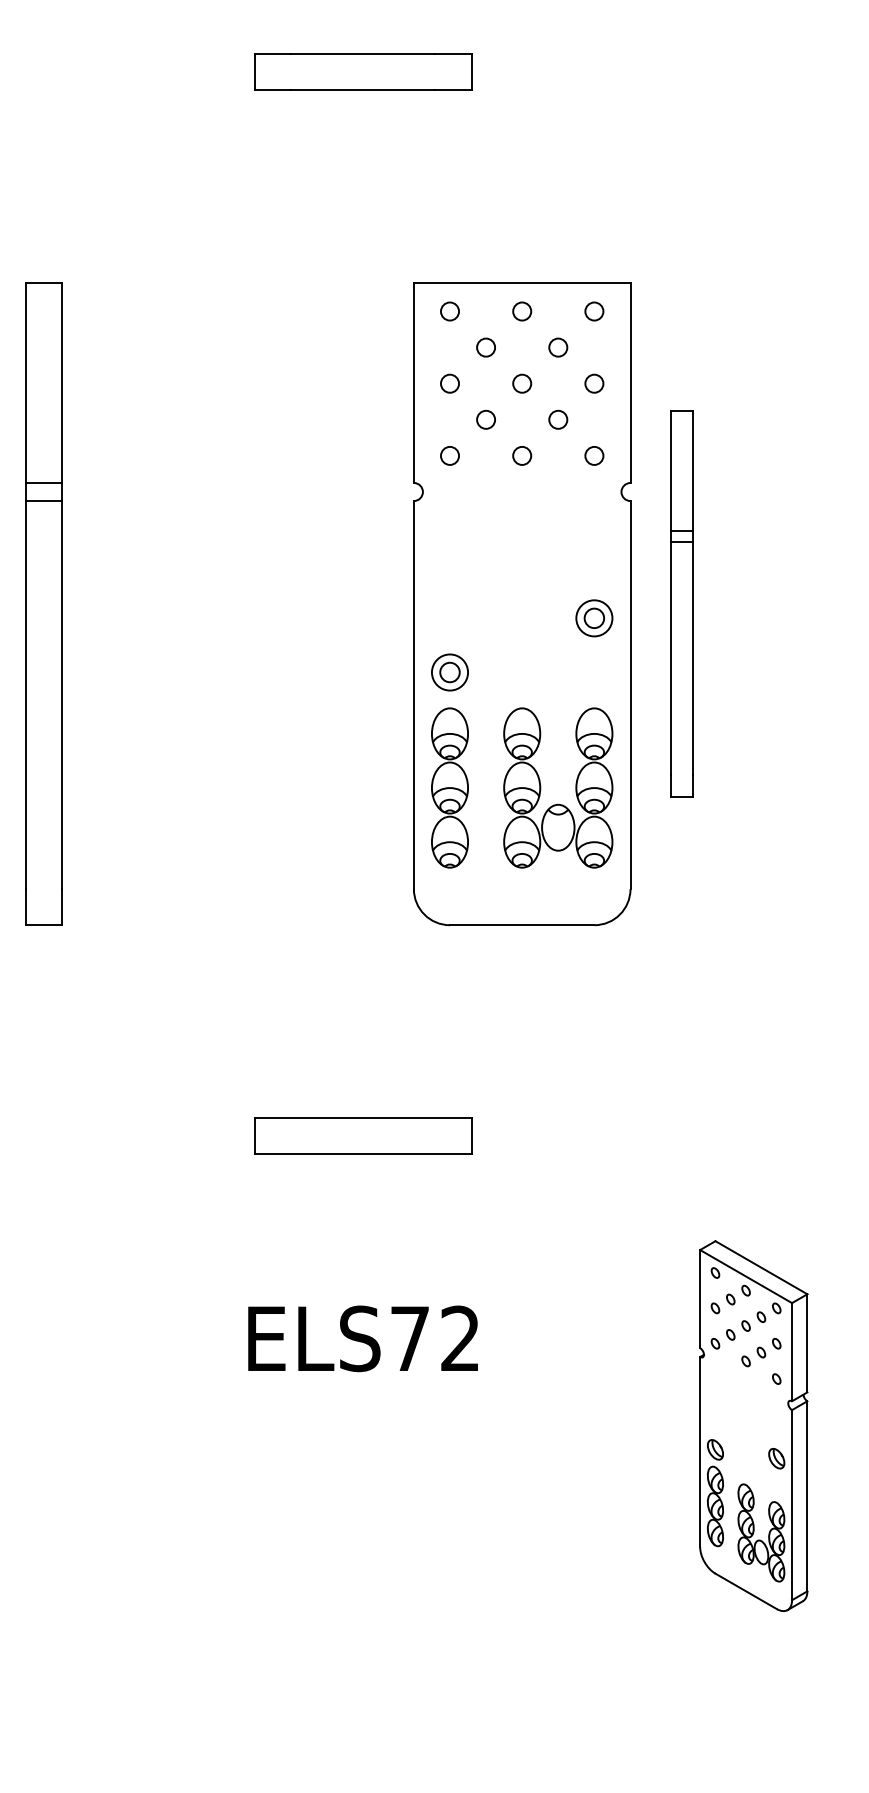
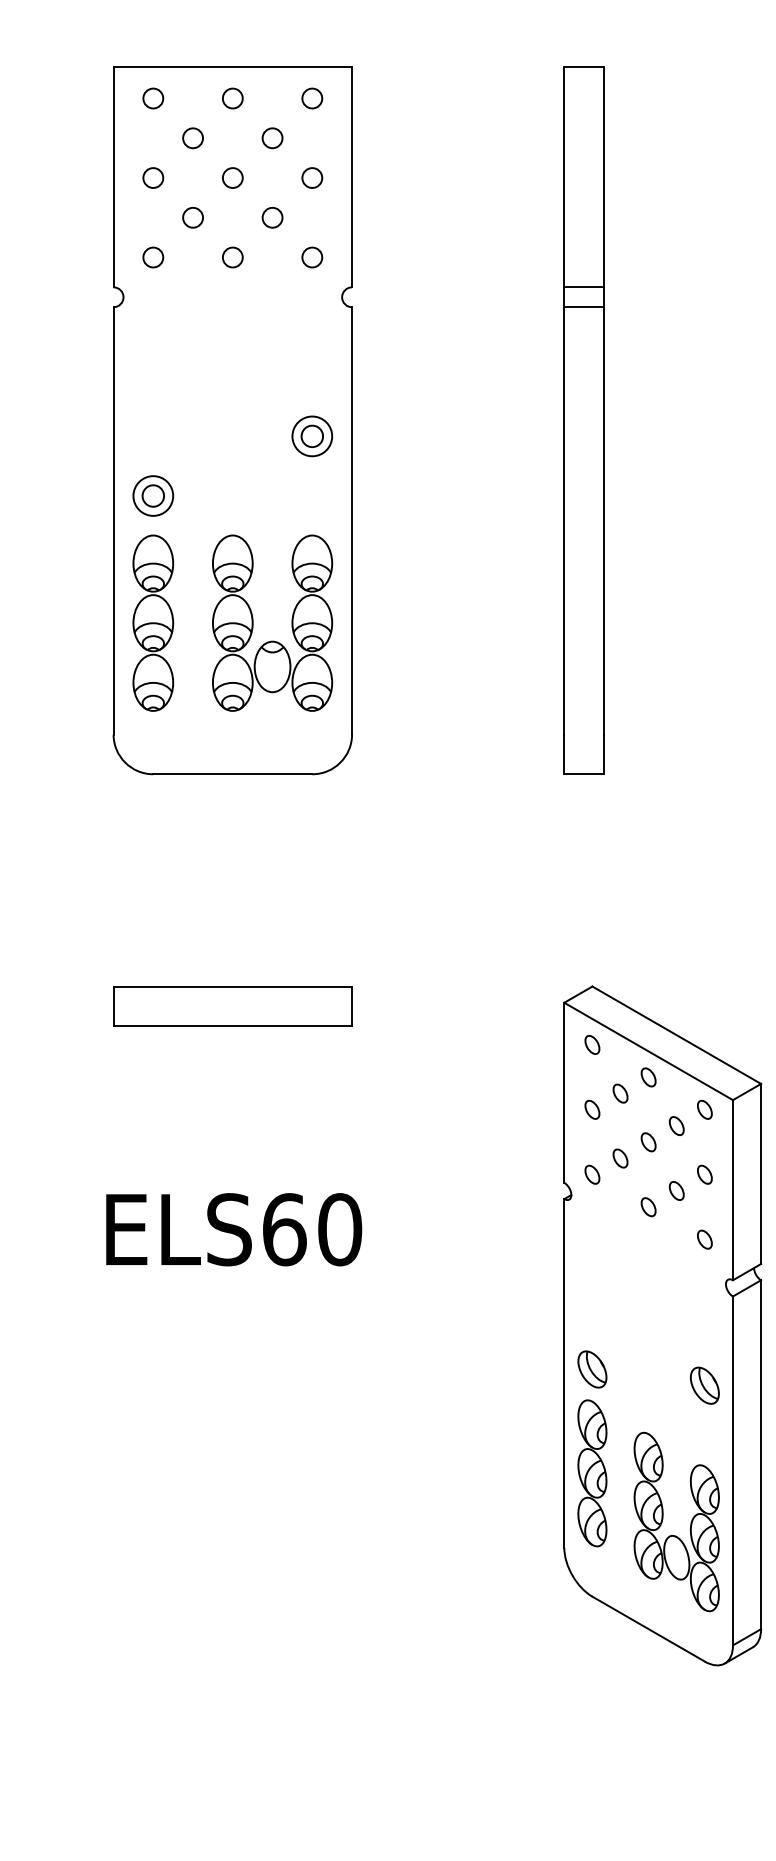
part: (681, 603) -> (583, 420), size x1.67
part: (522, 604) -> (233, 421), moved
text: (435, 1338) -> (312, 1229), ELS72 -> ELS60
part: (753, 1425) -> (662, 1325), size x1.67

